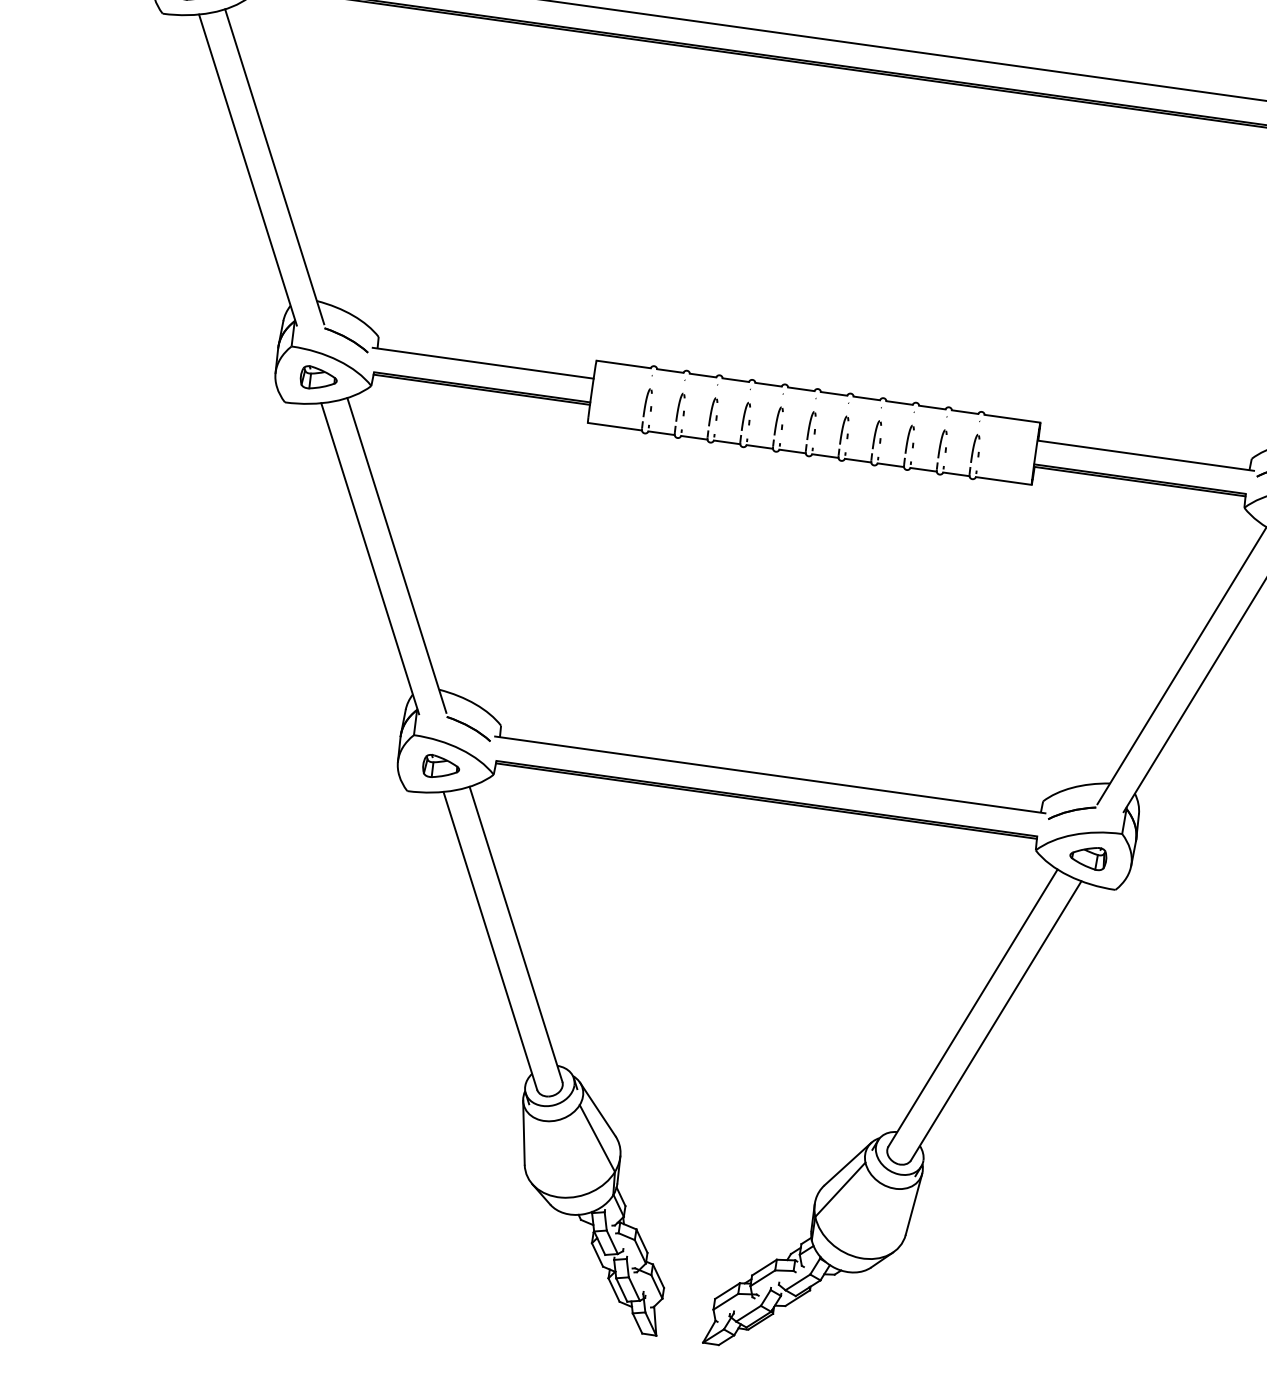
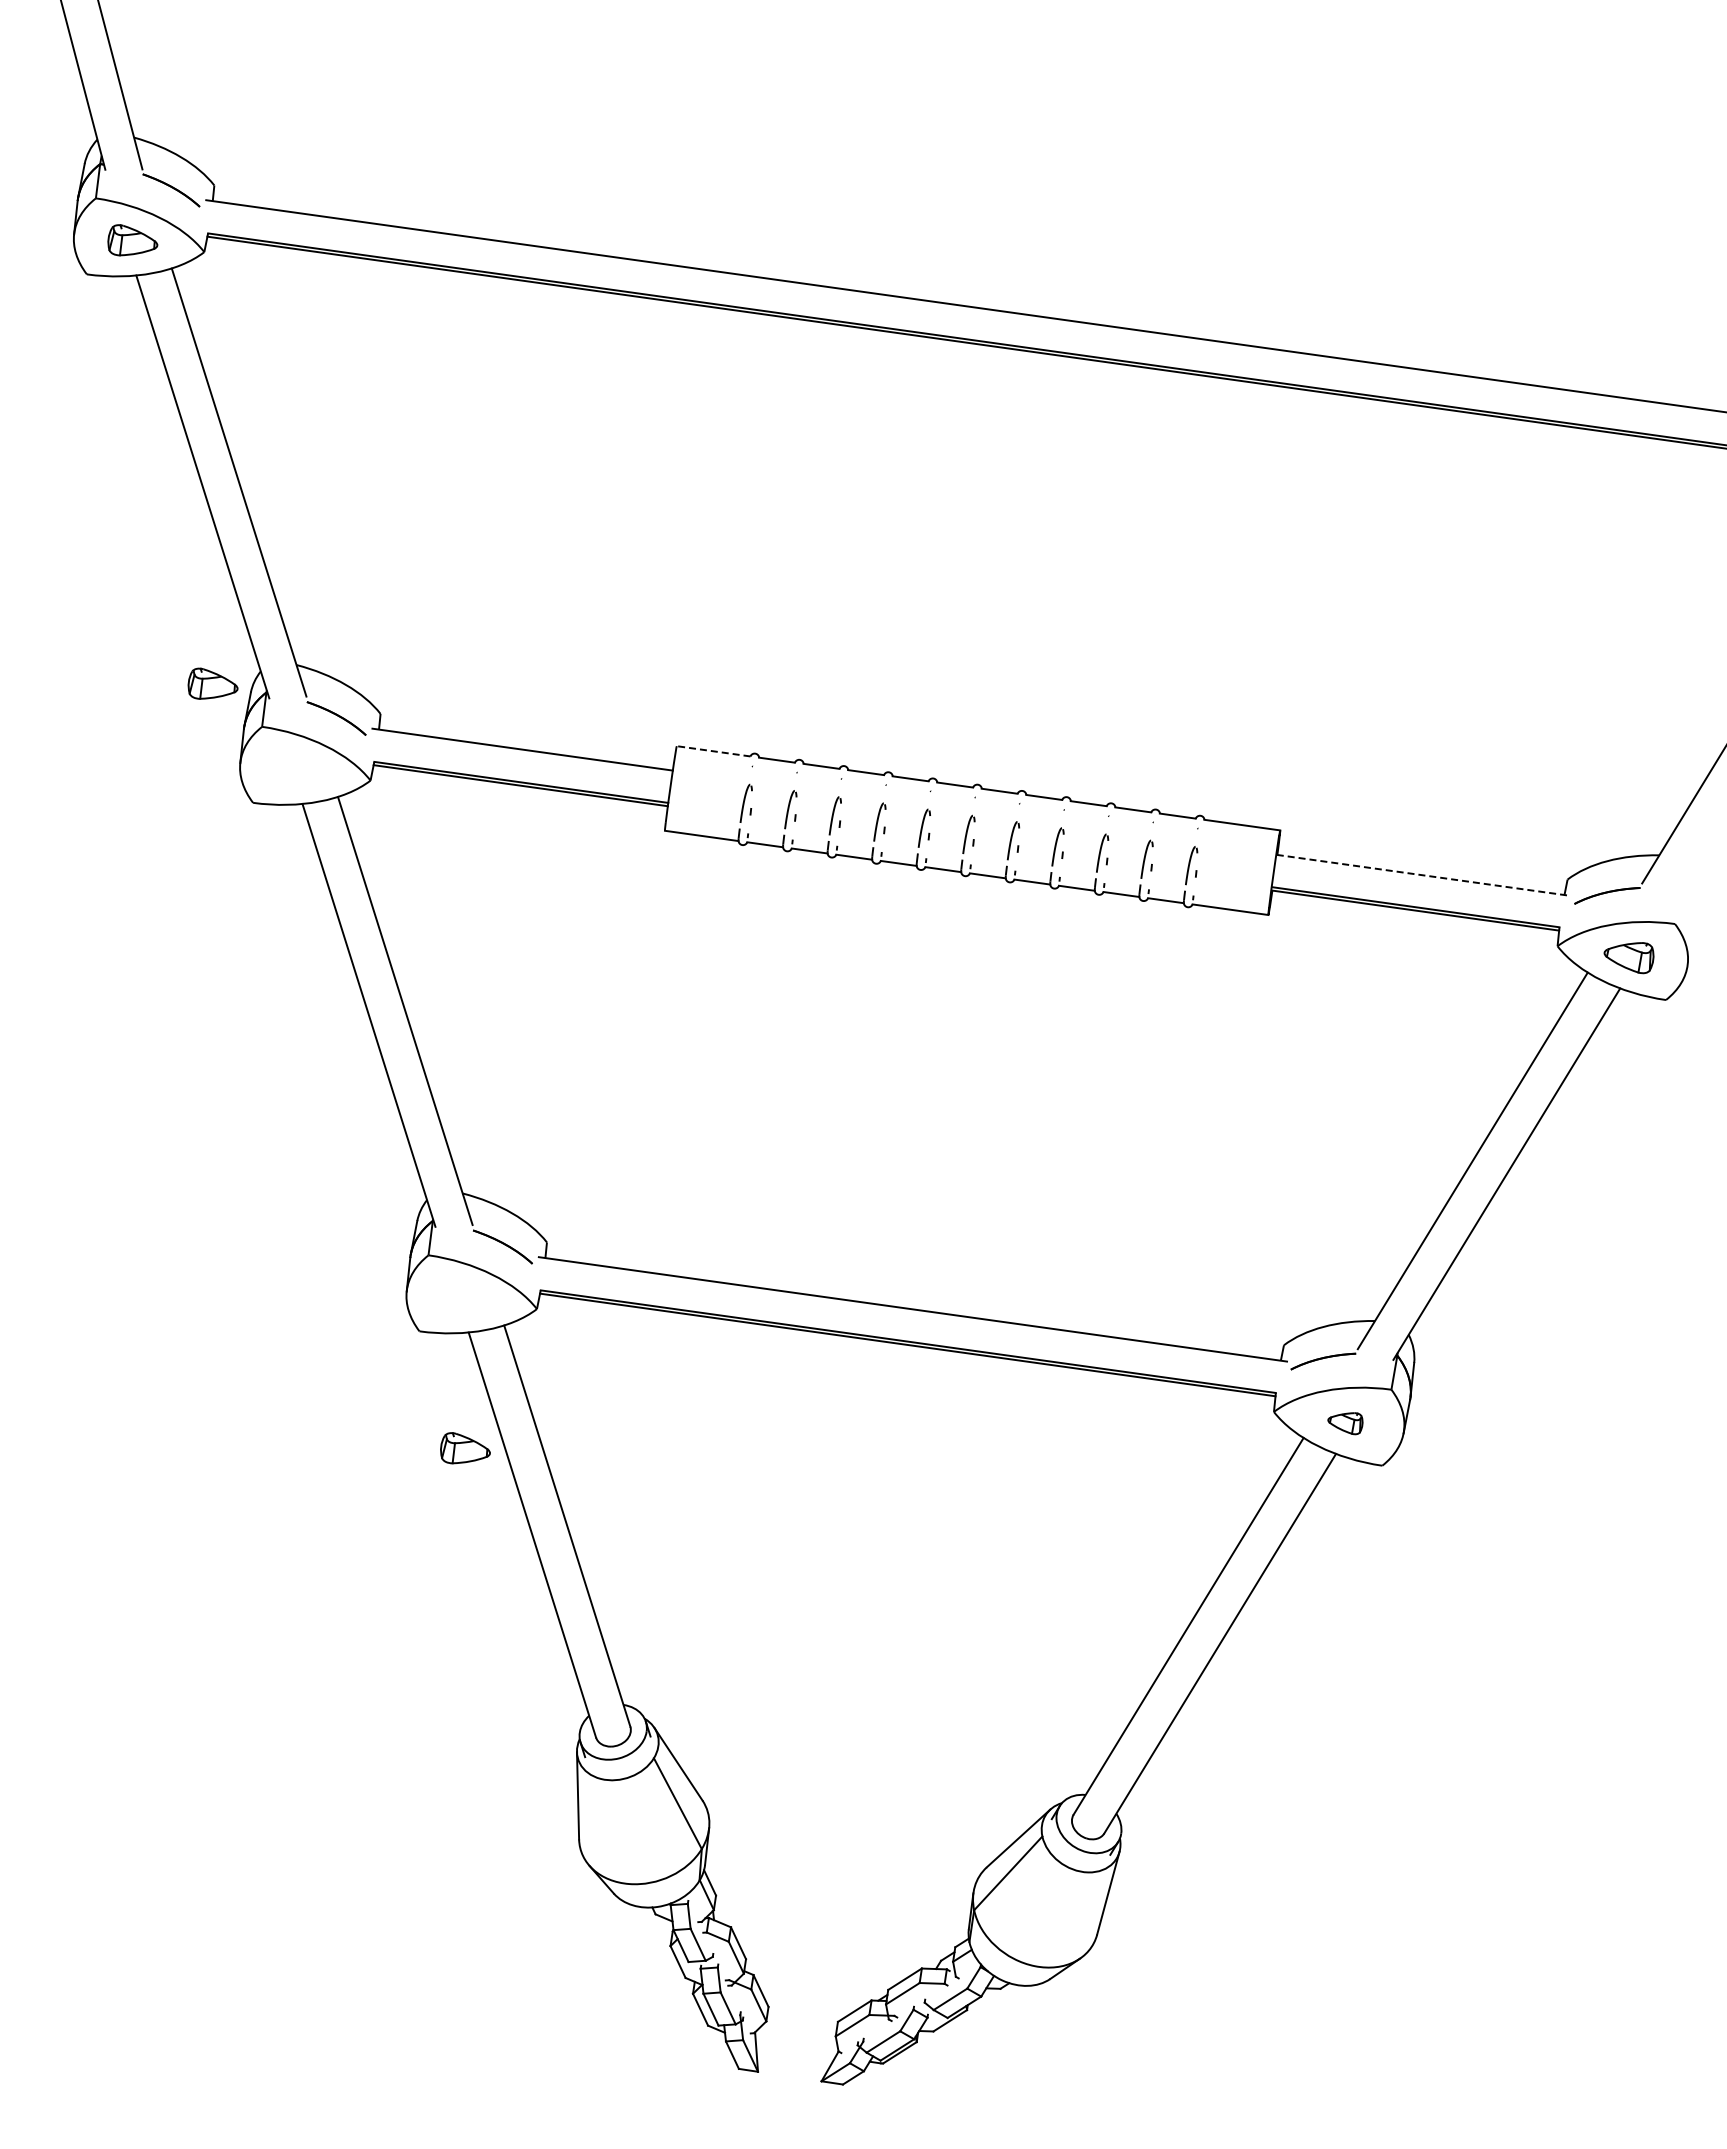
line: (623, 364) -> (713, 751), solid -> dashed
part: (318, 377) -> (212, 683), moved
line: (1146, 455) -> (1424, 875), solid -> dashed
part: (441, 766) -> (465, 1448), moved
part: (1088, 858) -> (1345, 1423), size x0.7

